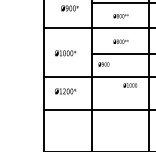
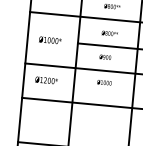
text: (103, 64) -> (104, 57), moved
text: (130, 85) -> (104, 82), moved

